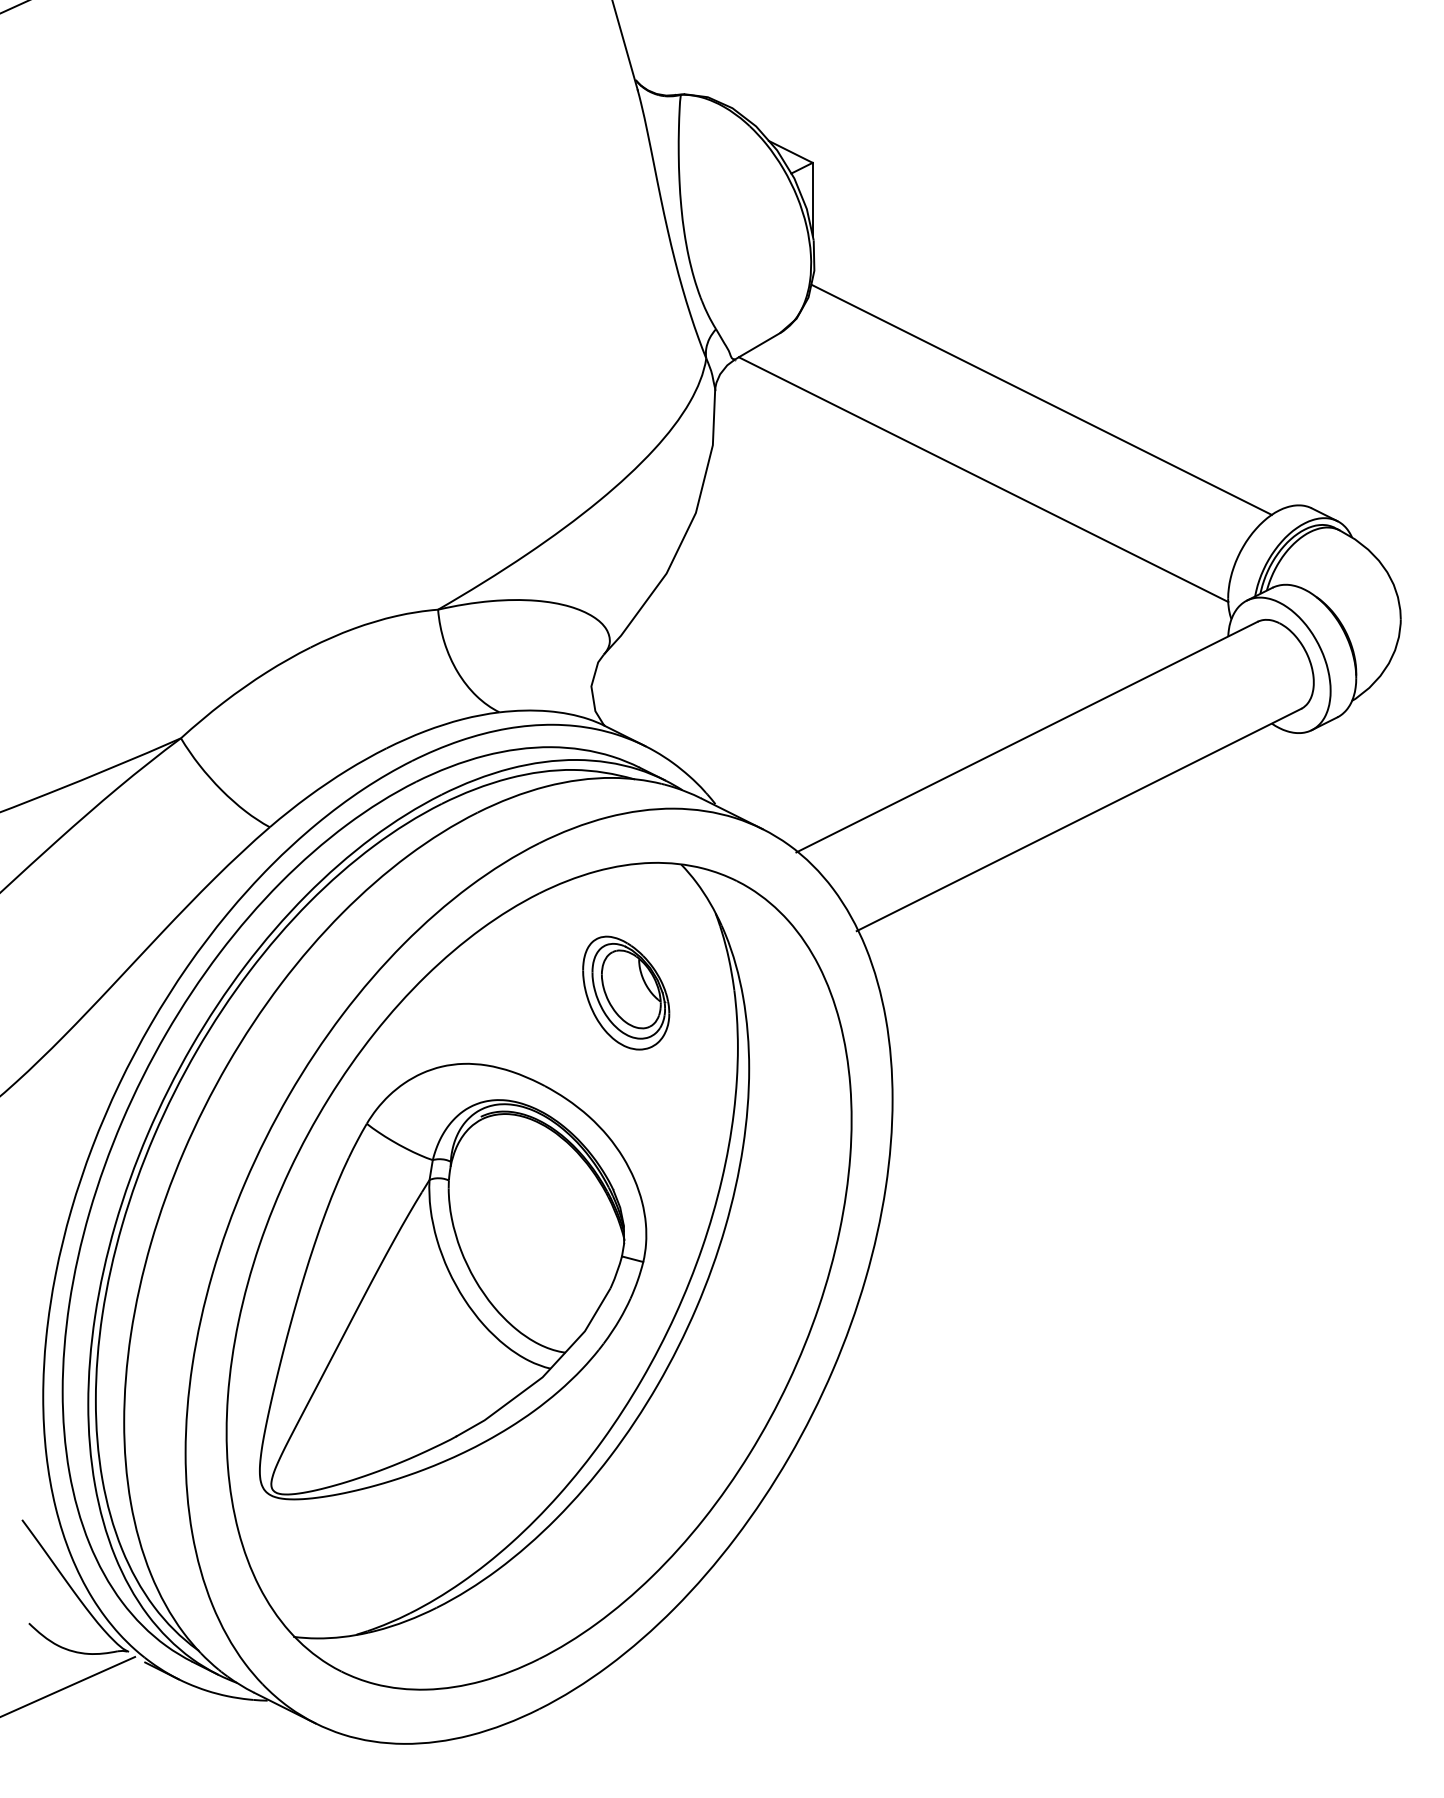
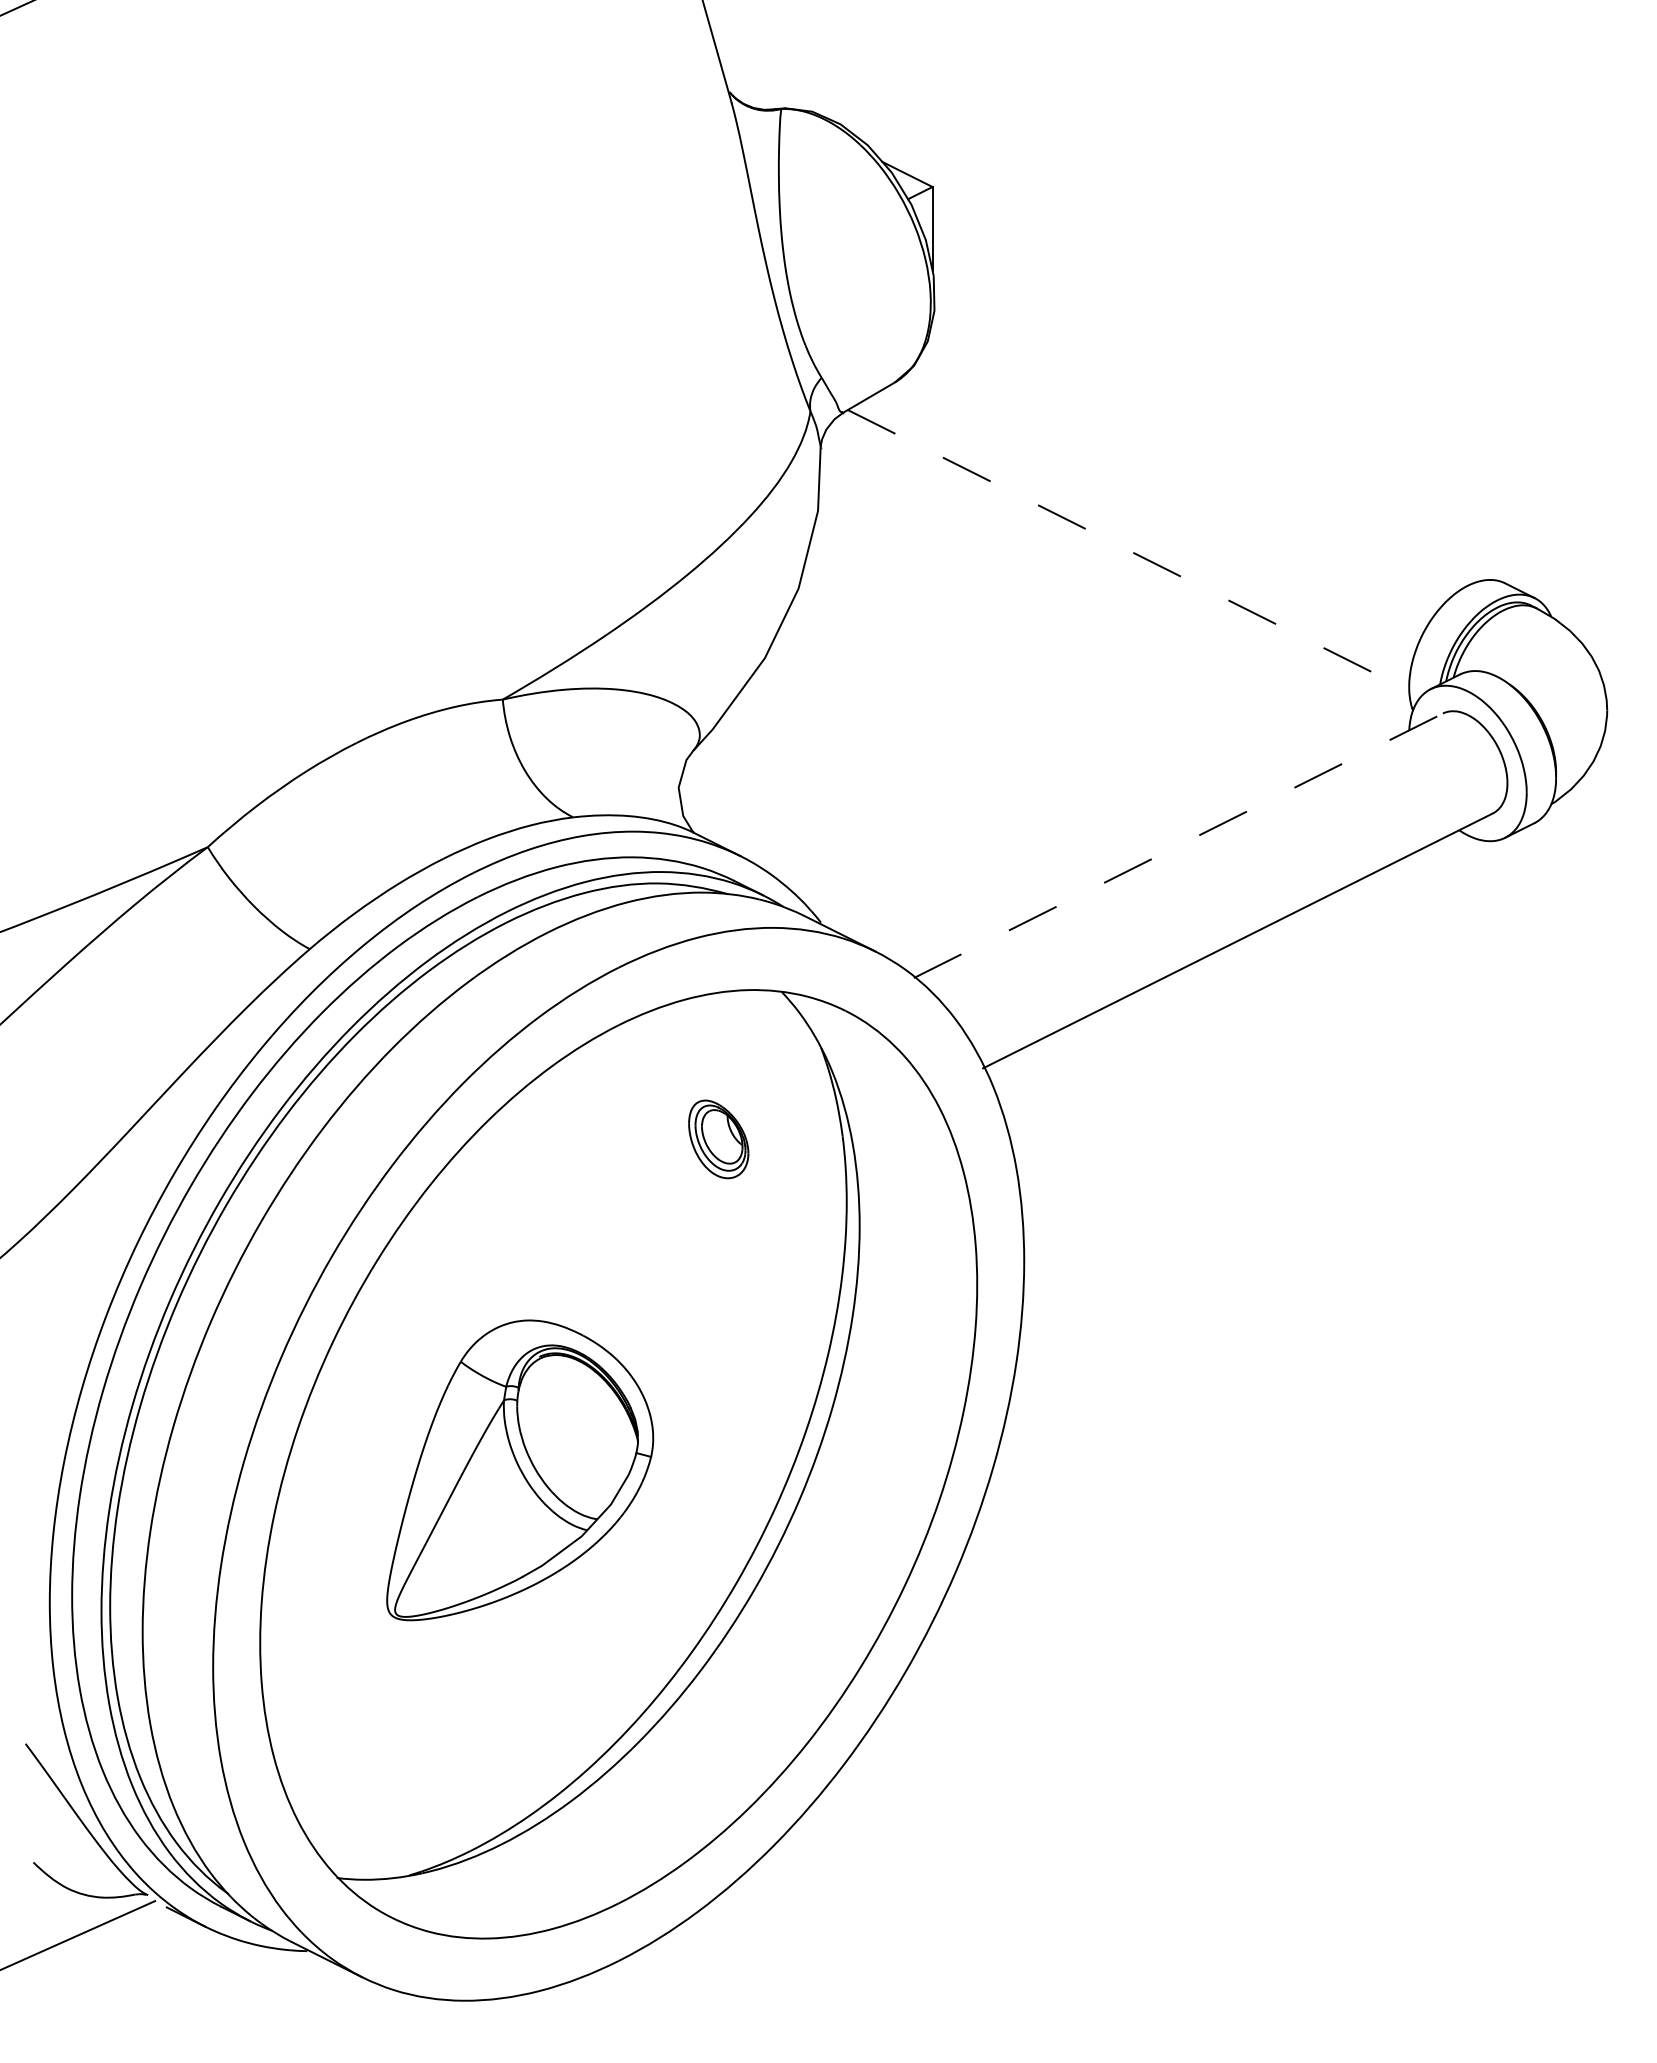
line: (1041, 399) -> (1195, 458), removed
line: (983, 479) -> (1128, 550), solid -> dashed
line: (1027, 737) -> (1178, 846), solid -> dashed
part: (626, 992) -> (718, 1138), size x0.6
part: (453, 1281) -> (520, 1470), size x0.6

